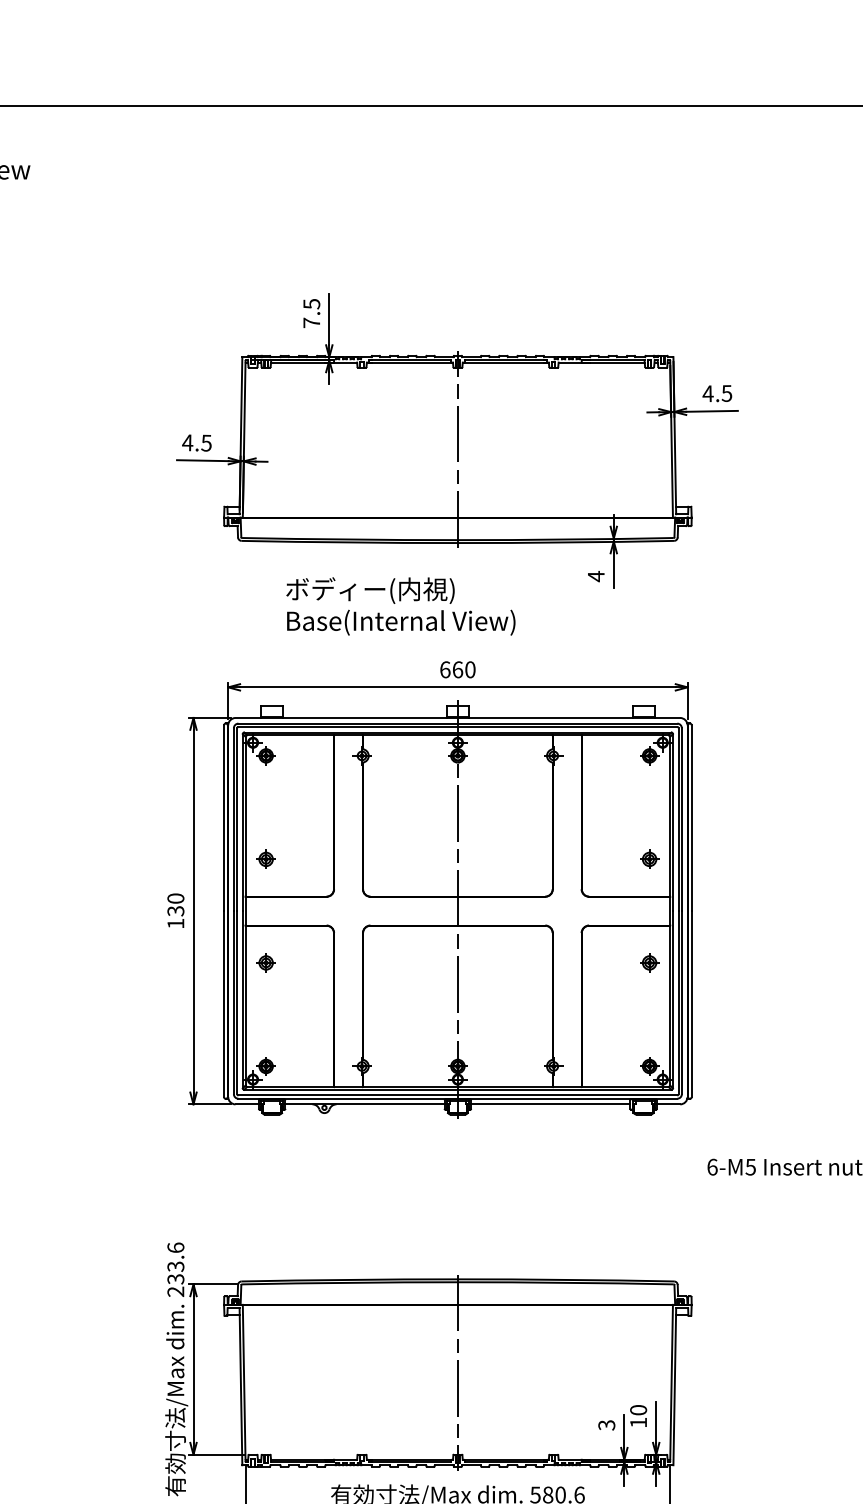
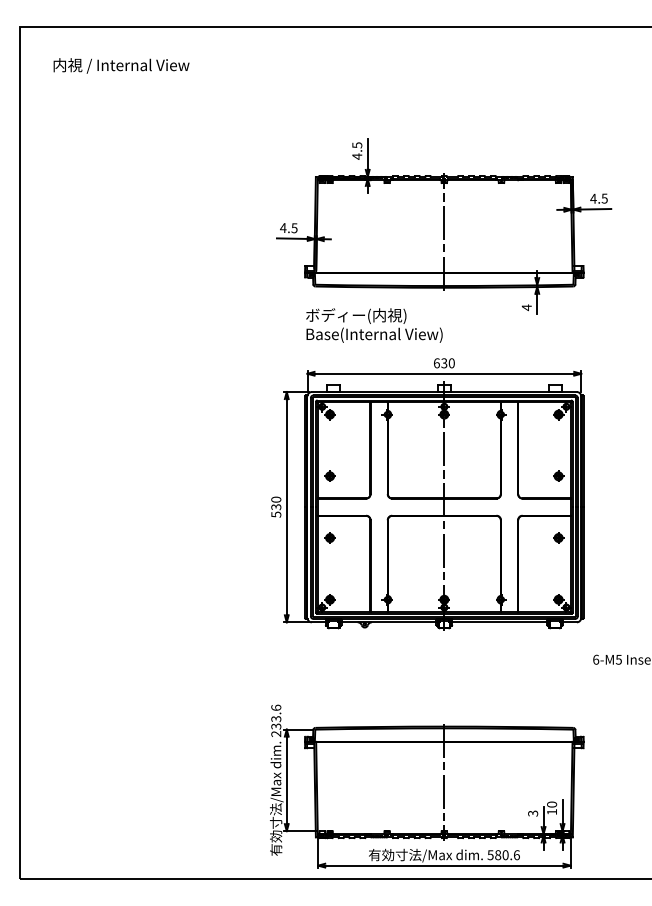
text: (312, 322) -> (357, 156), 7.5 -> 4.5
text: (401, 606) -> (374, 325), moved
text: (458, 670) -> (444, 363), 660 -> 630
text: (176, 923) -> (276, 514), 130 -> 530

